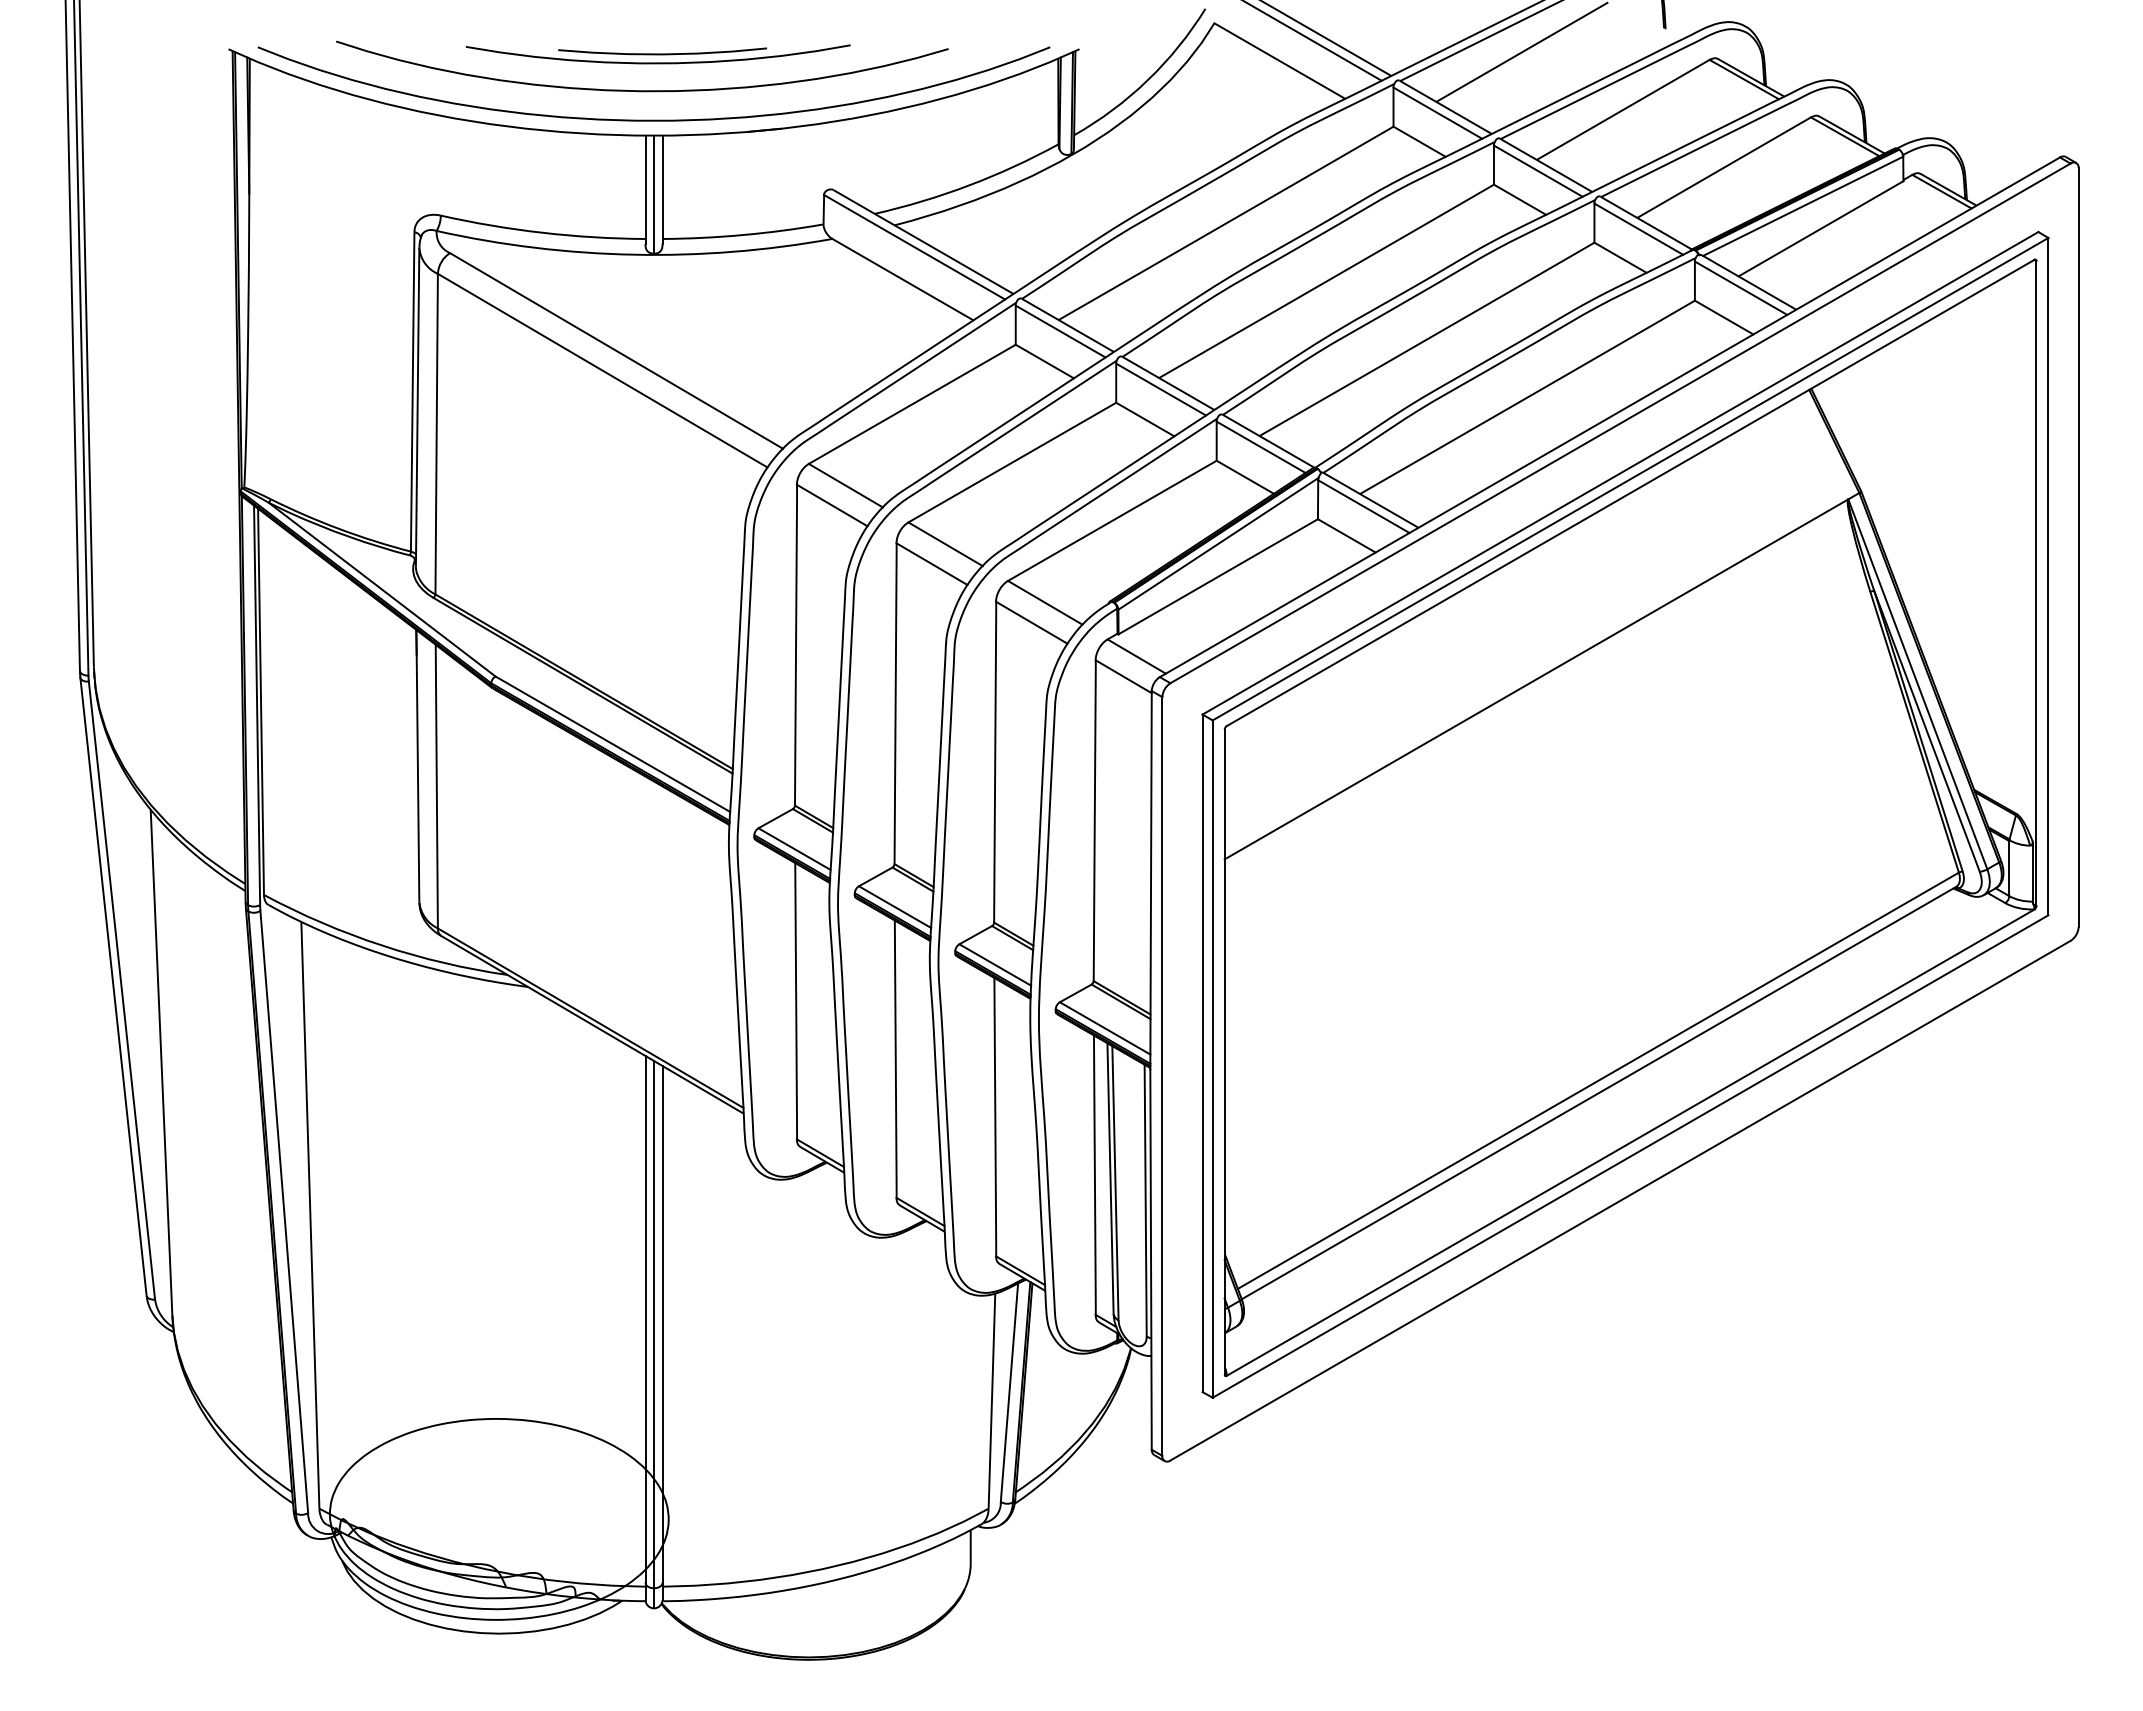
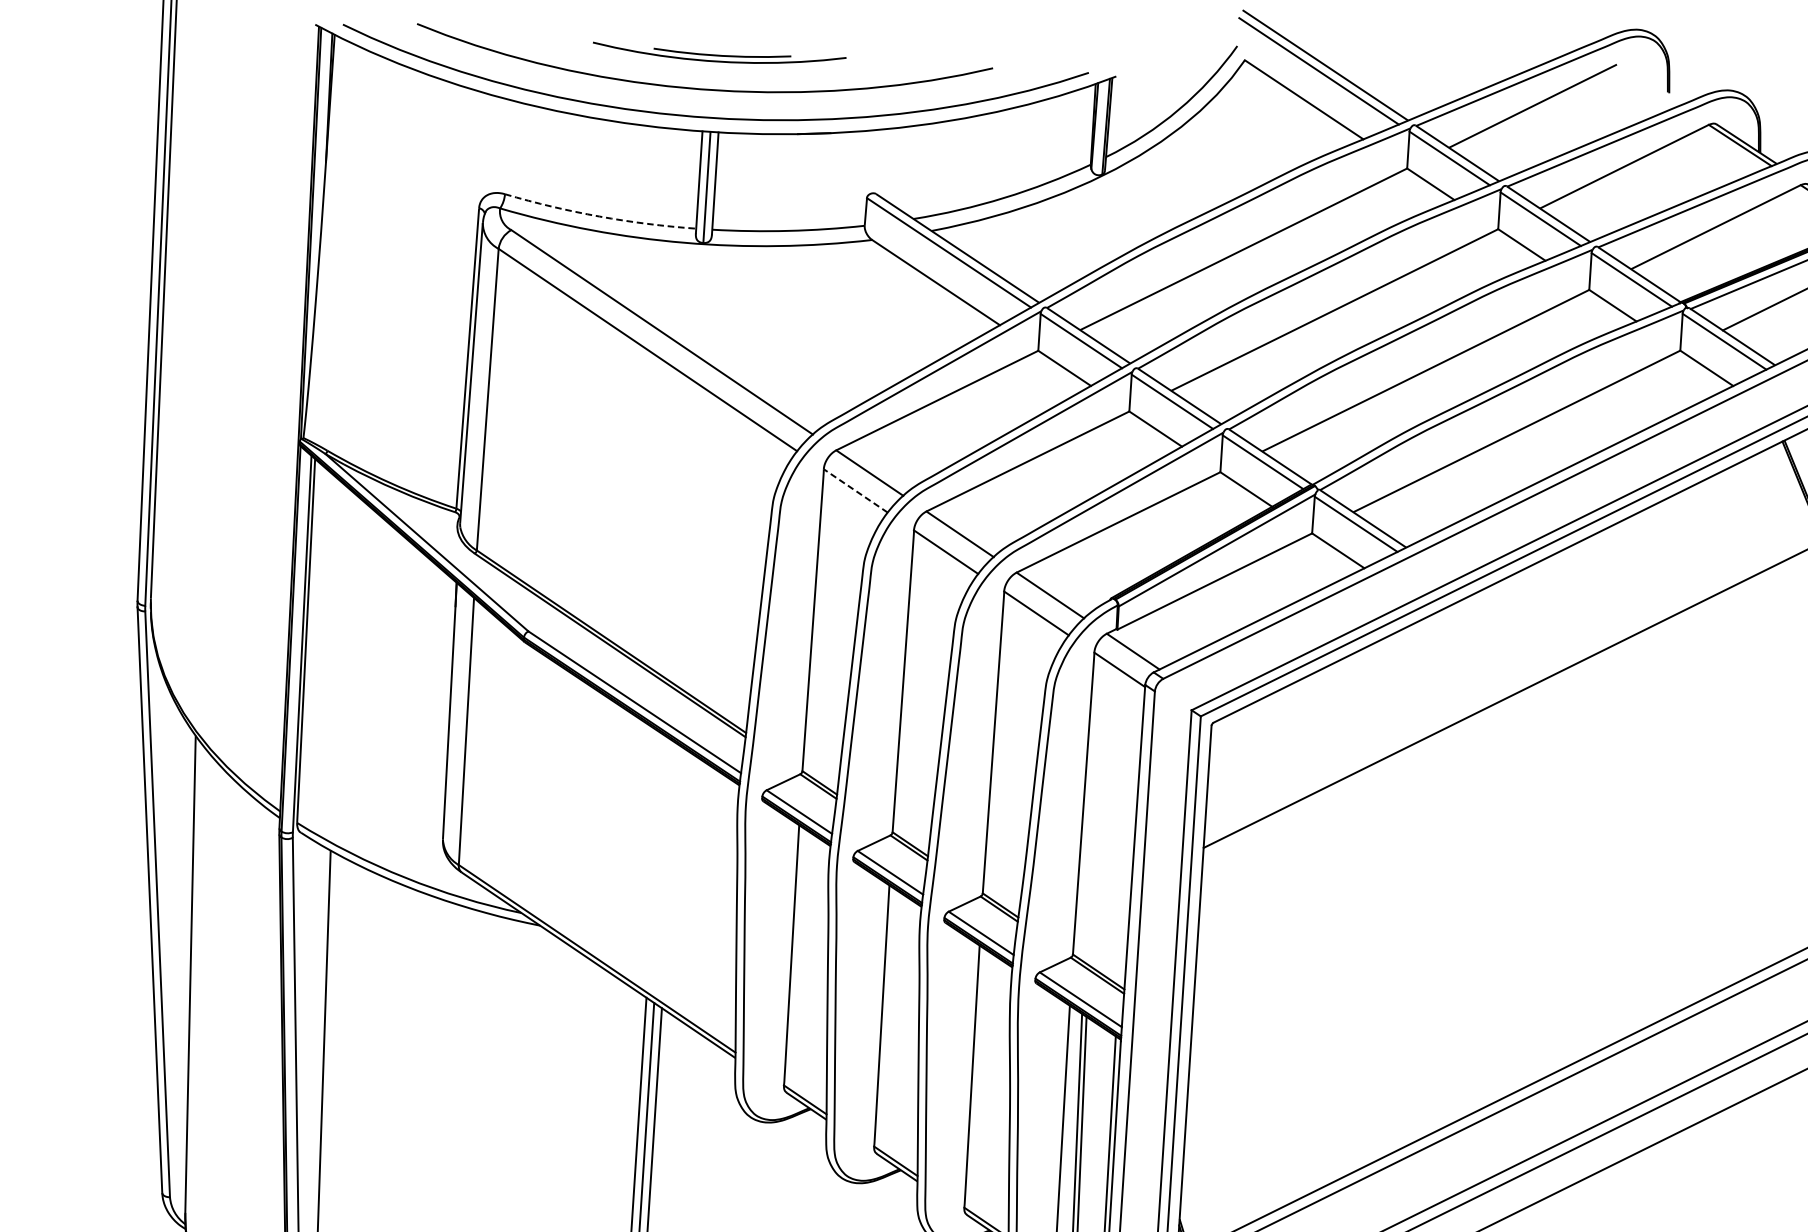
part: (657, 54) -> (718, 55), size x0.7
arc: (542, 232) -> (599, 216), solid -> dashed
line: (832, 505) -> (856, 490), solid -> dashed

